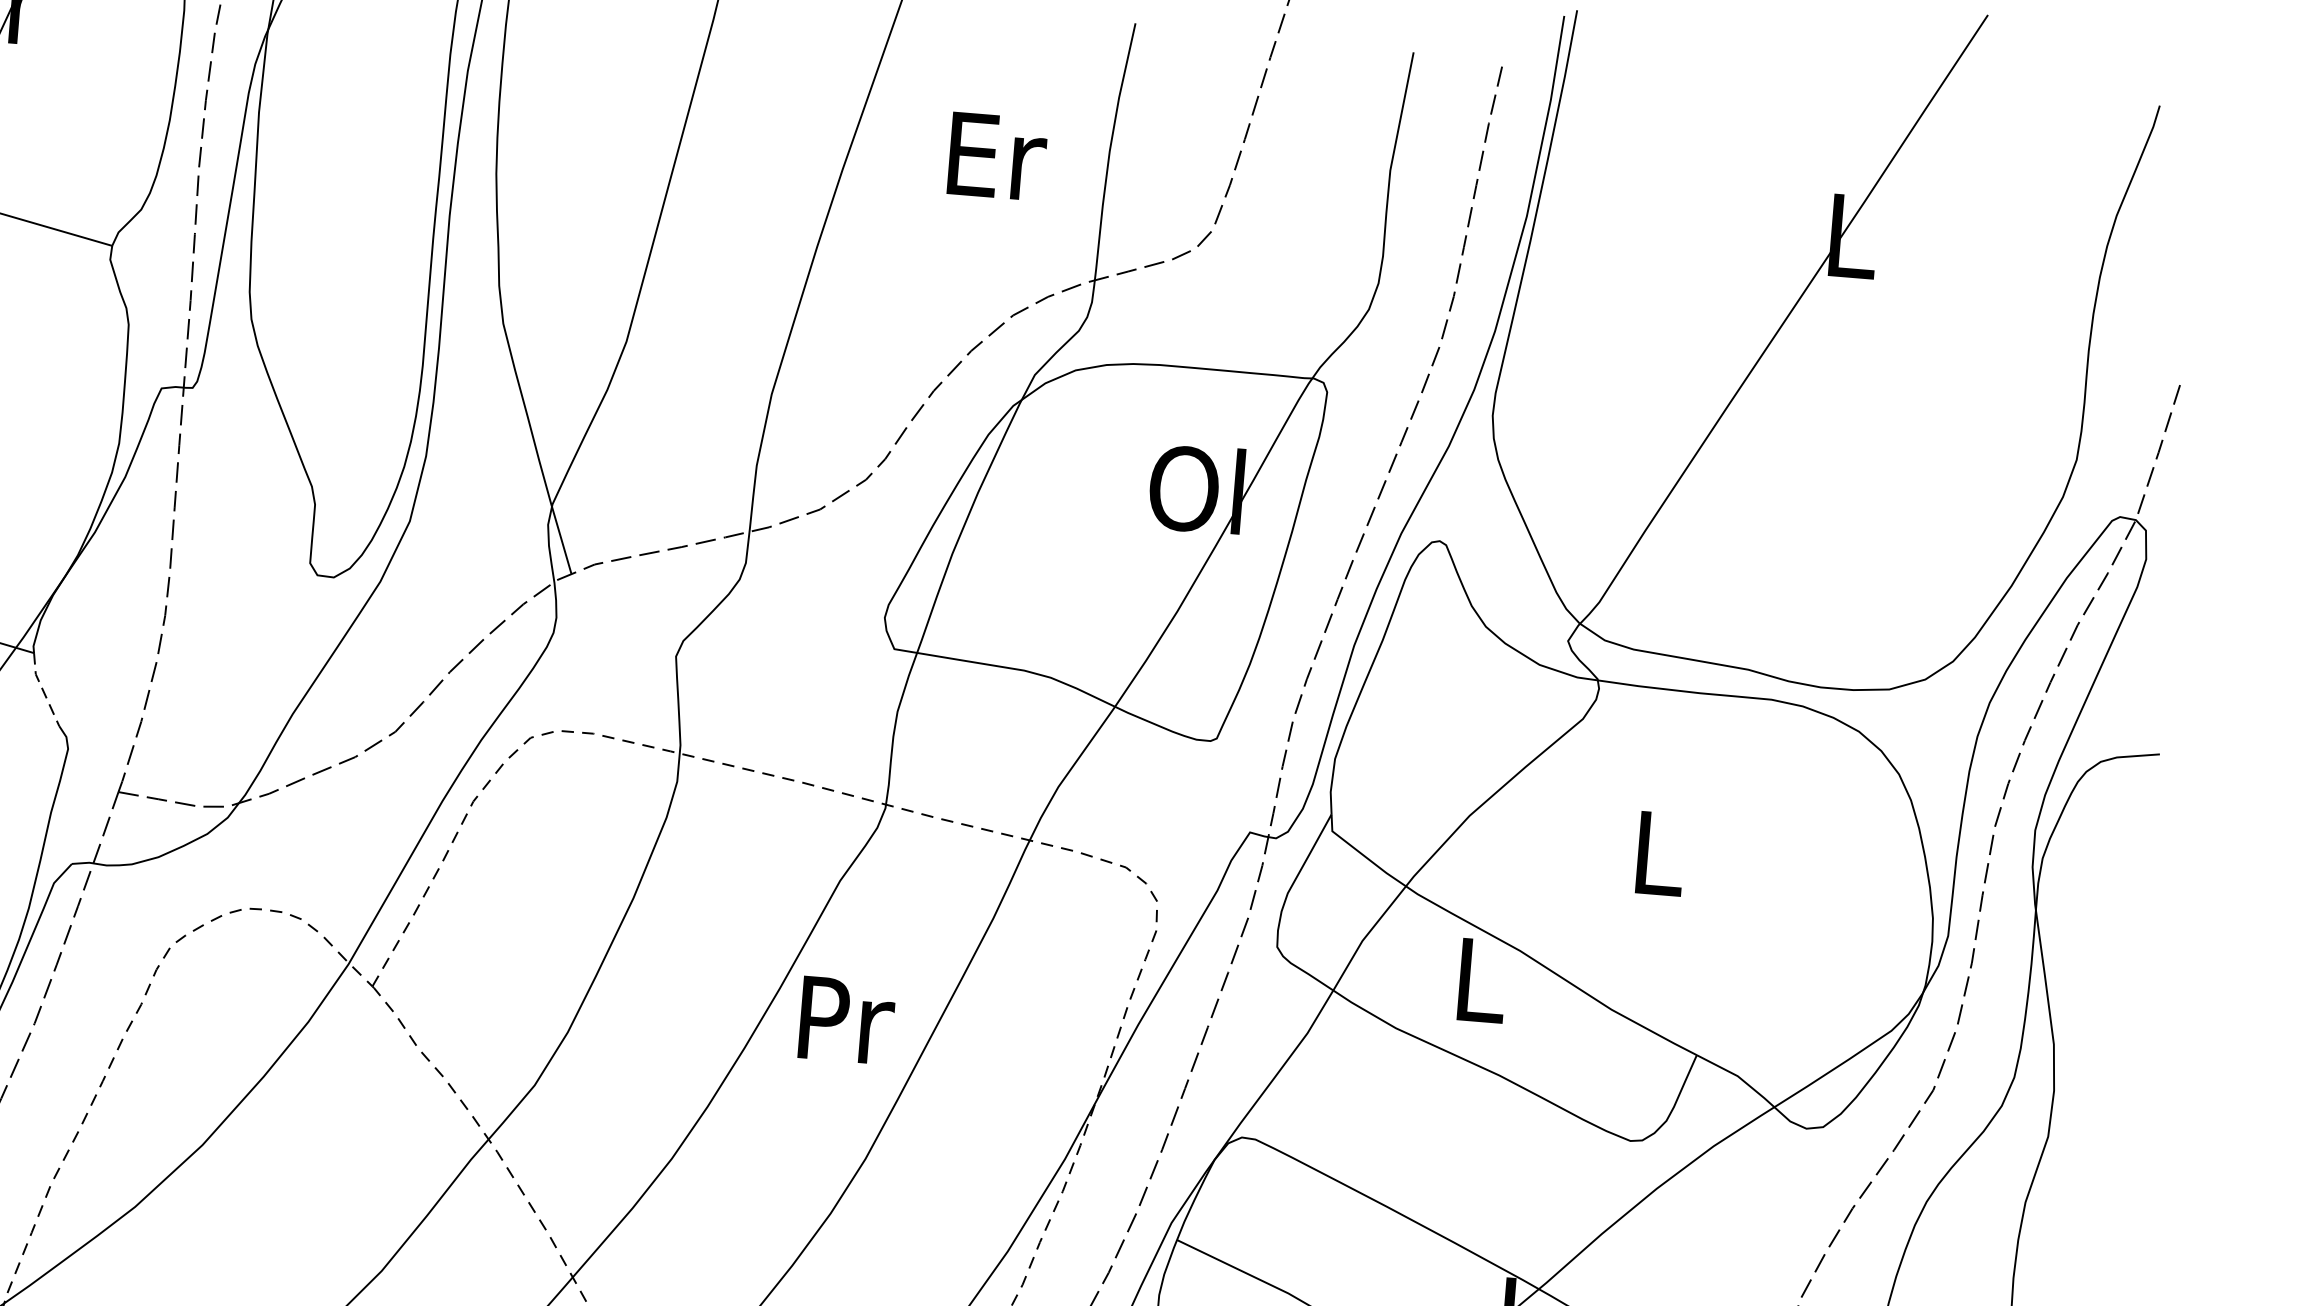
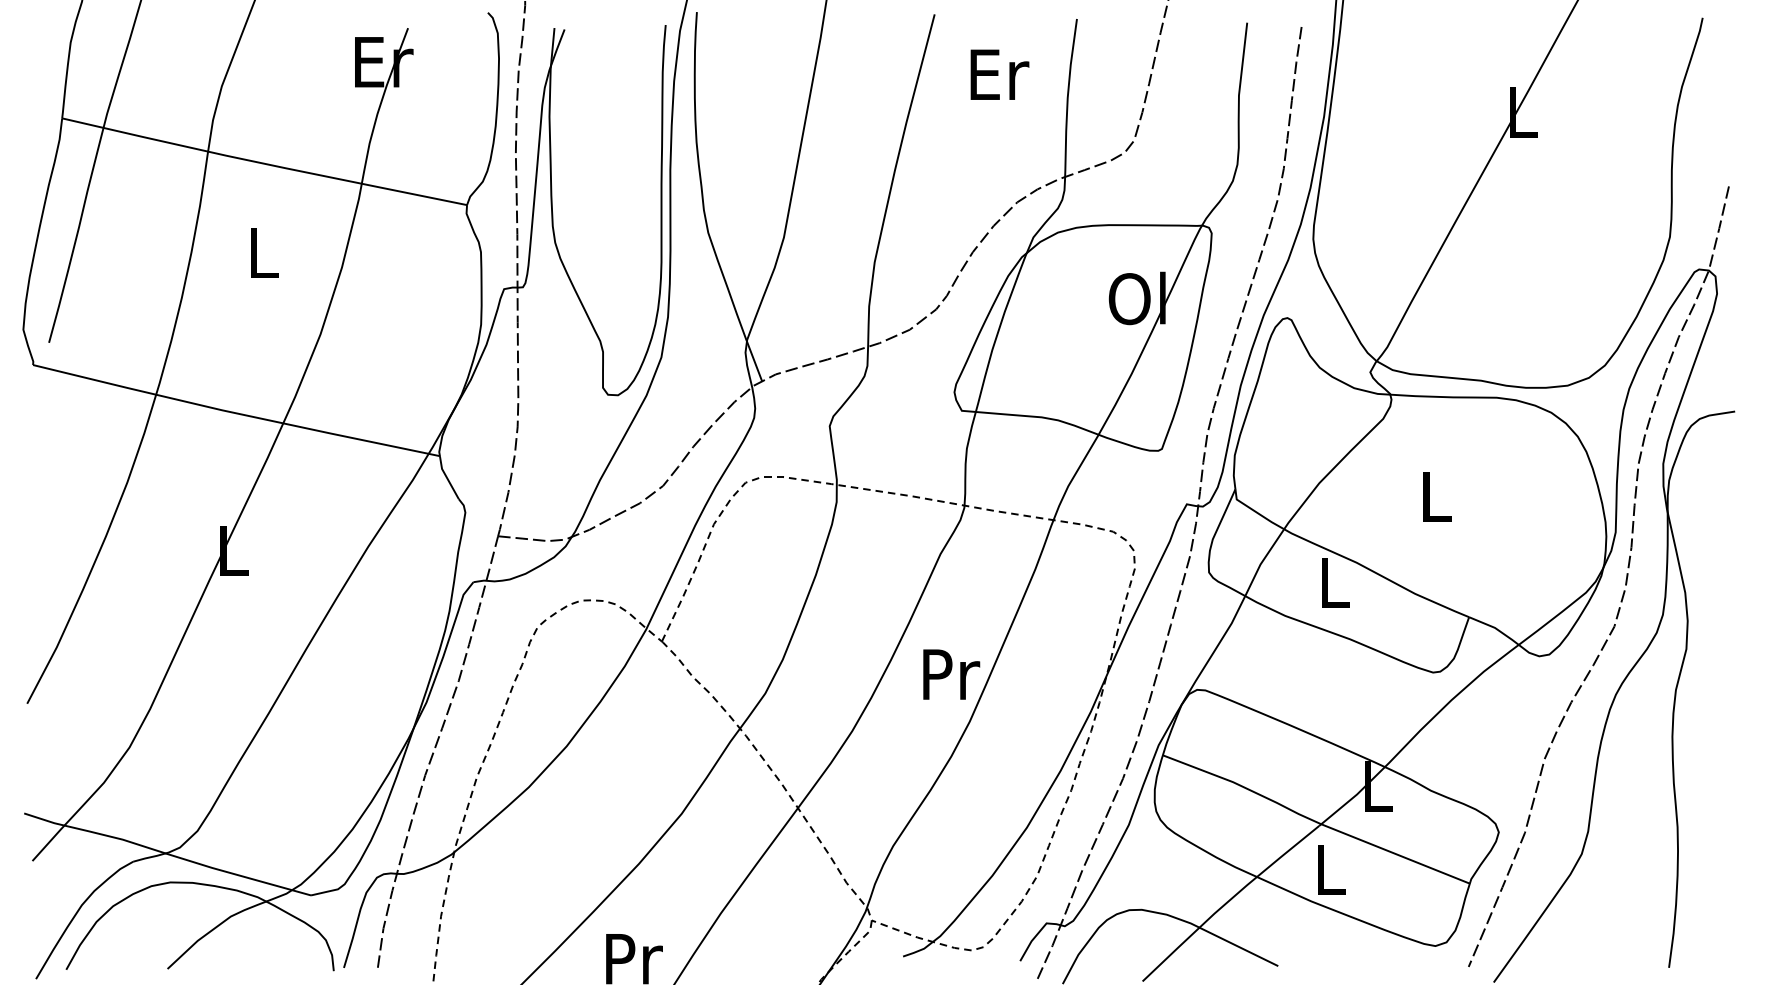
text: (996, 156) -> (999, 74), moved
line: (43, 690) -> (447, 478), dashed -> solid
text: (846, 1020) -> (951, 674), moved

